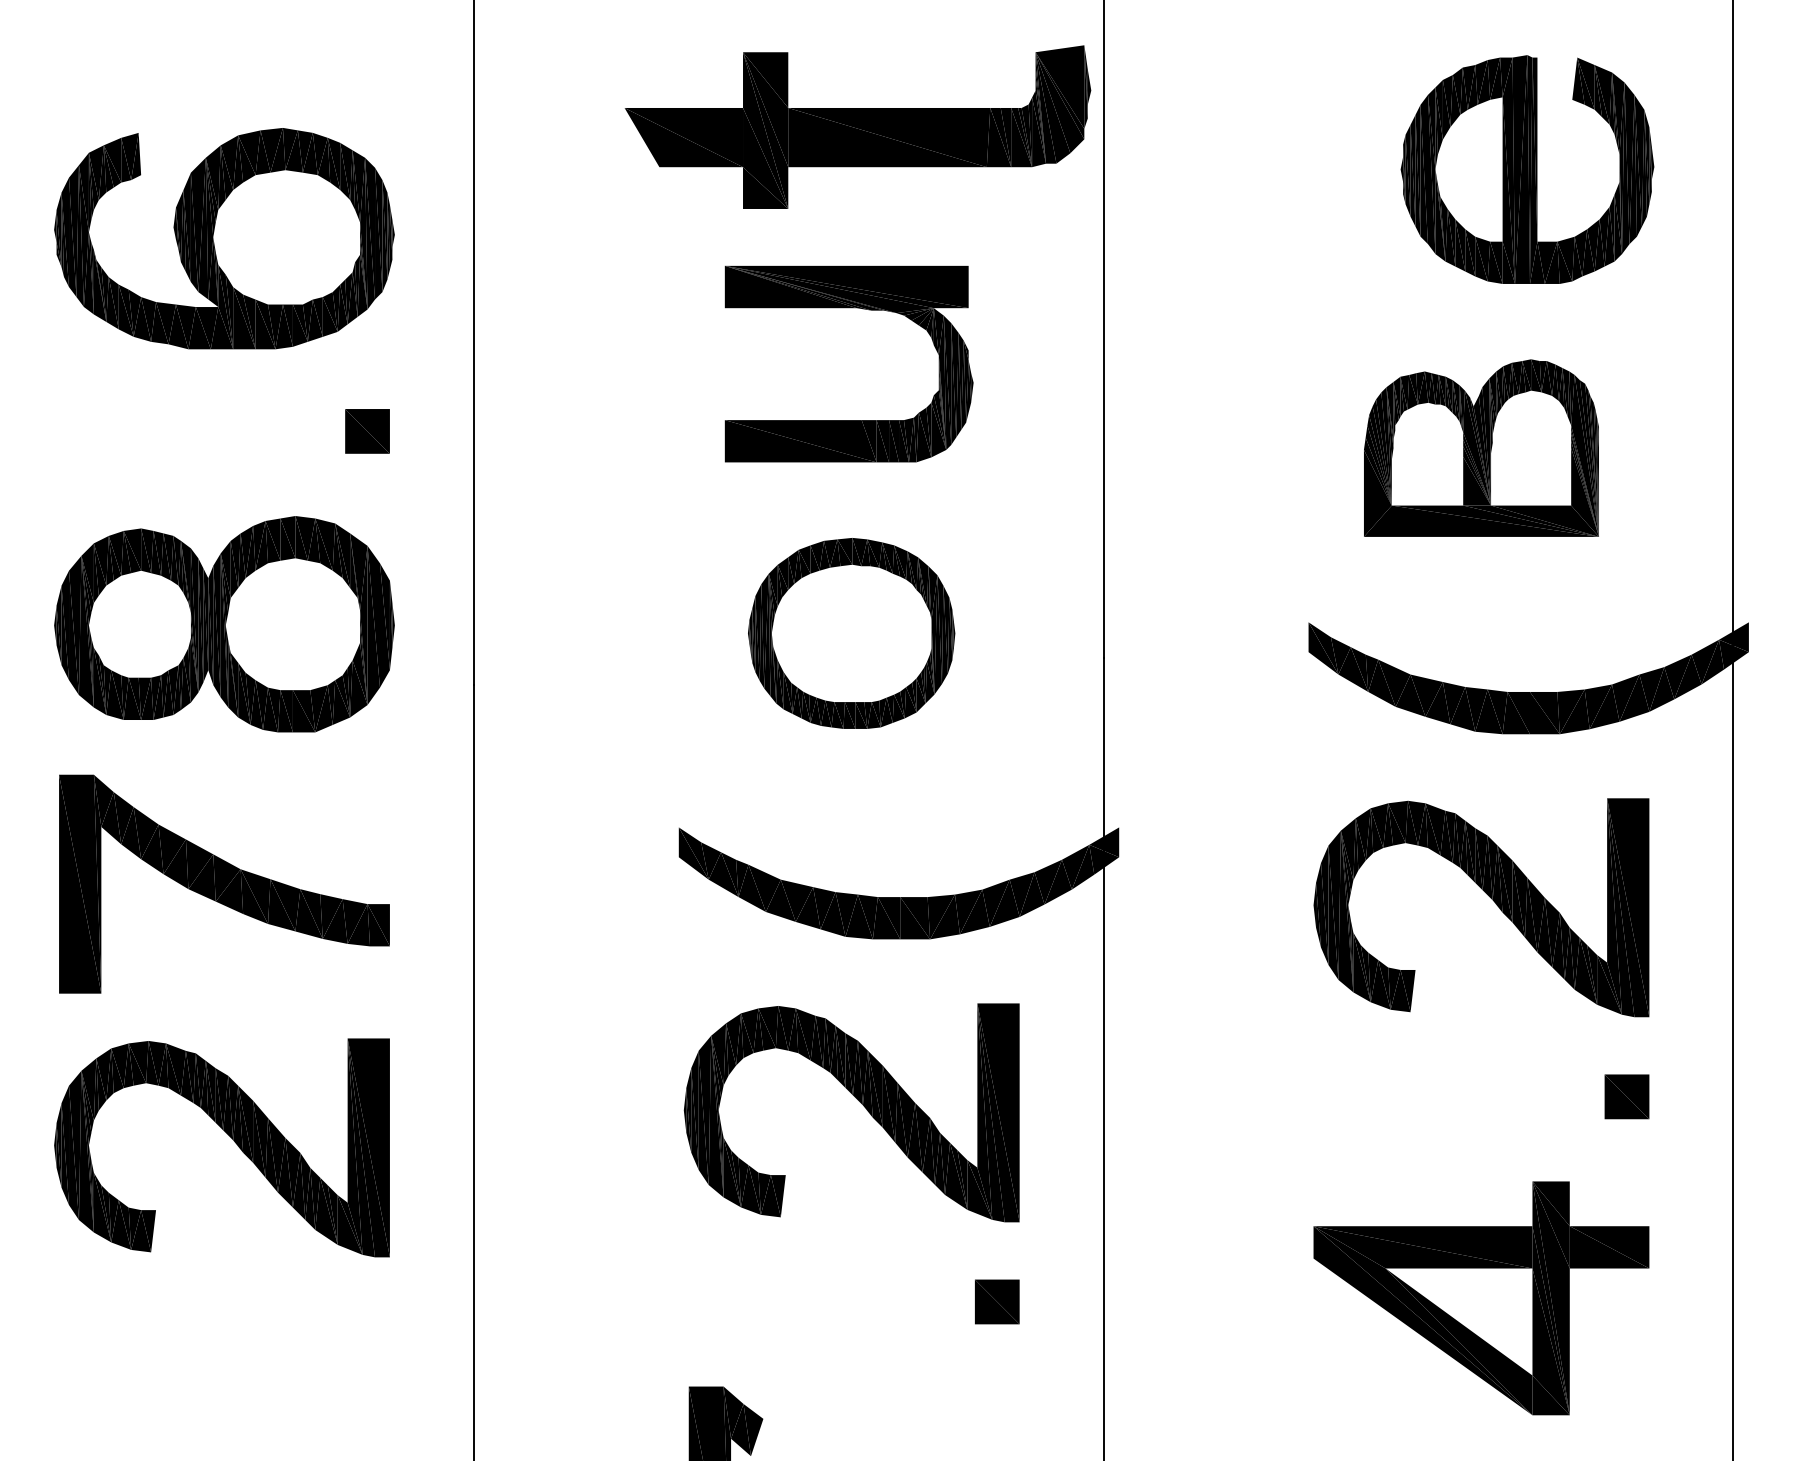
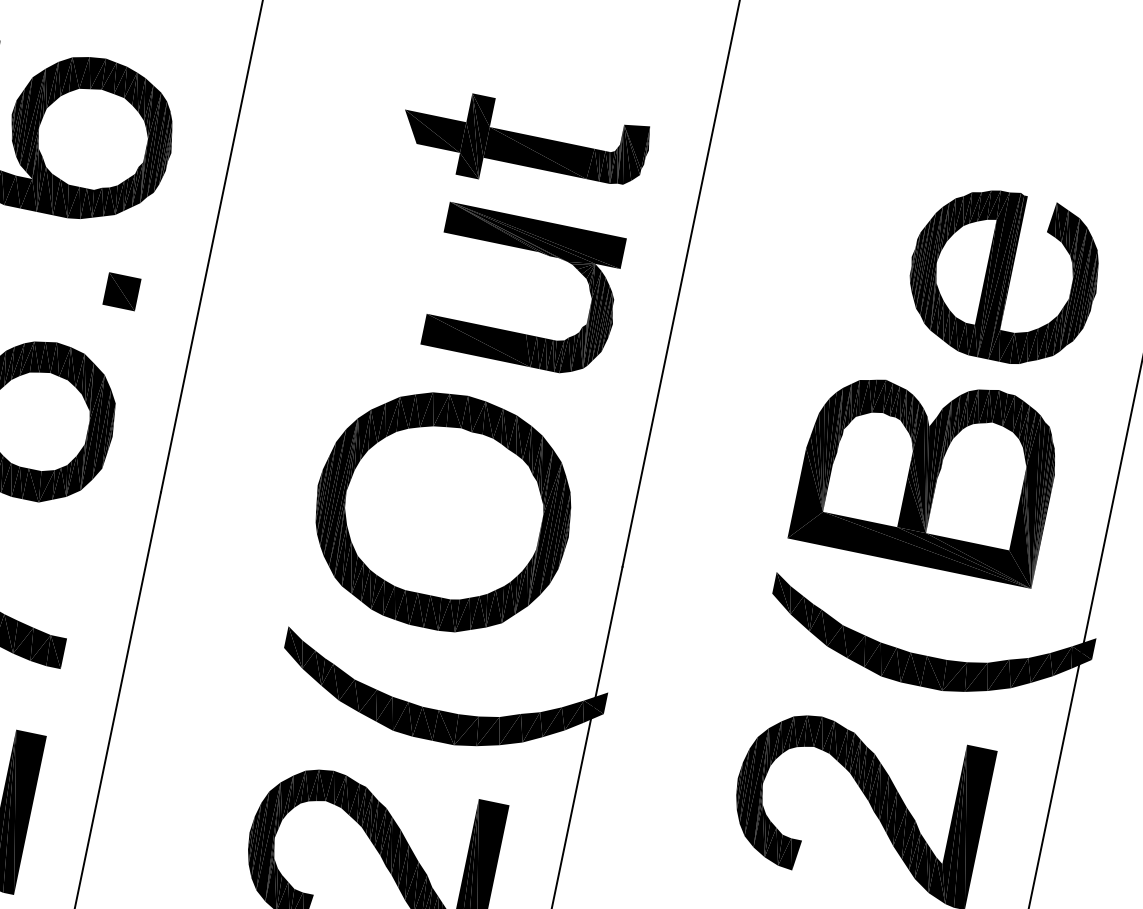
part: (857, 126) -> (523, 144), size x0.71
part: (848, 308) -> (533, 251), moved
part: (1481, 447) -> (928, 471), size x1.43
part: (851, 633) -> (443, 511), size x1.67

